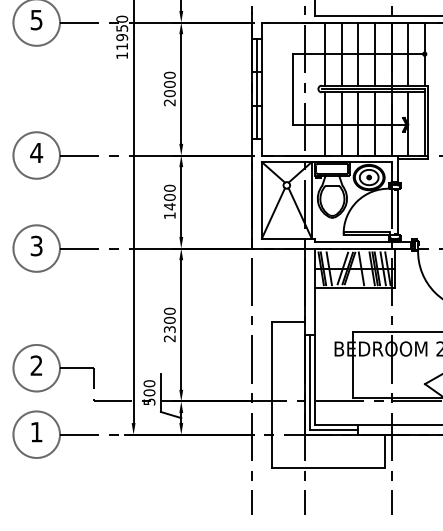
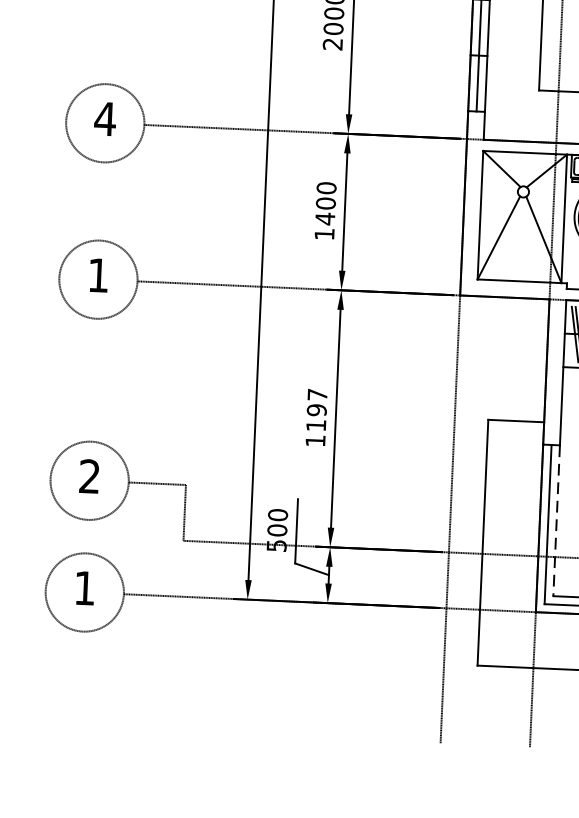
text: (36, 245) -> (98, 274), 3 -> 1
text: (169, 324) -> (316, 417), 2300 -> 1197
line: (315, 379) -> (557, 520), solid -> dashed

